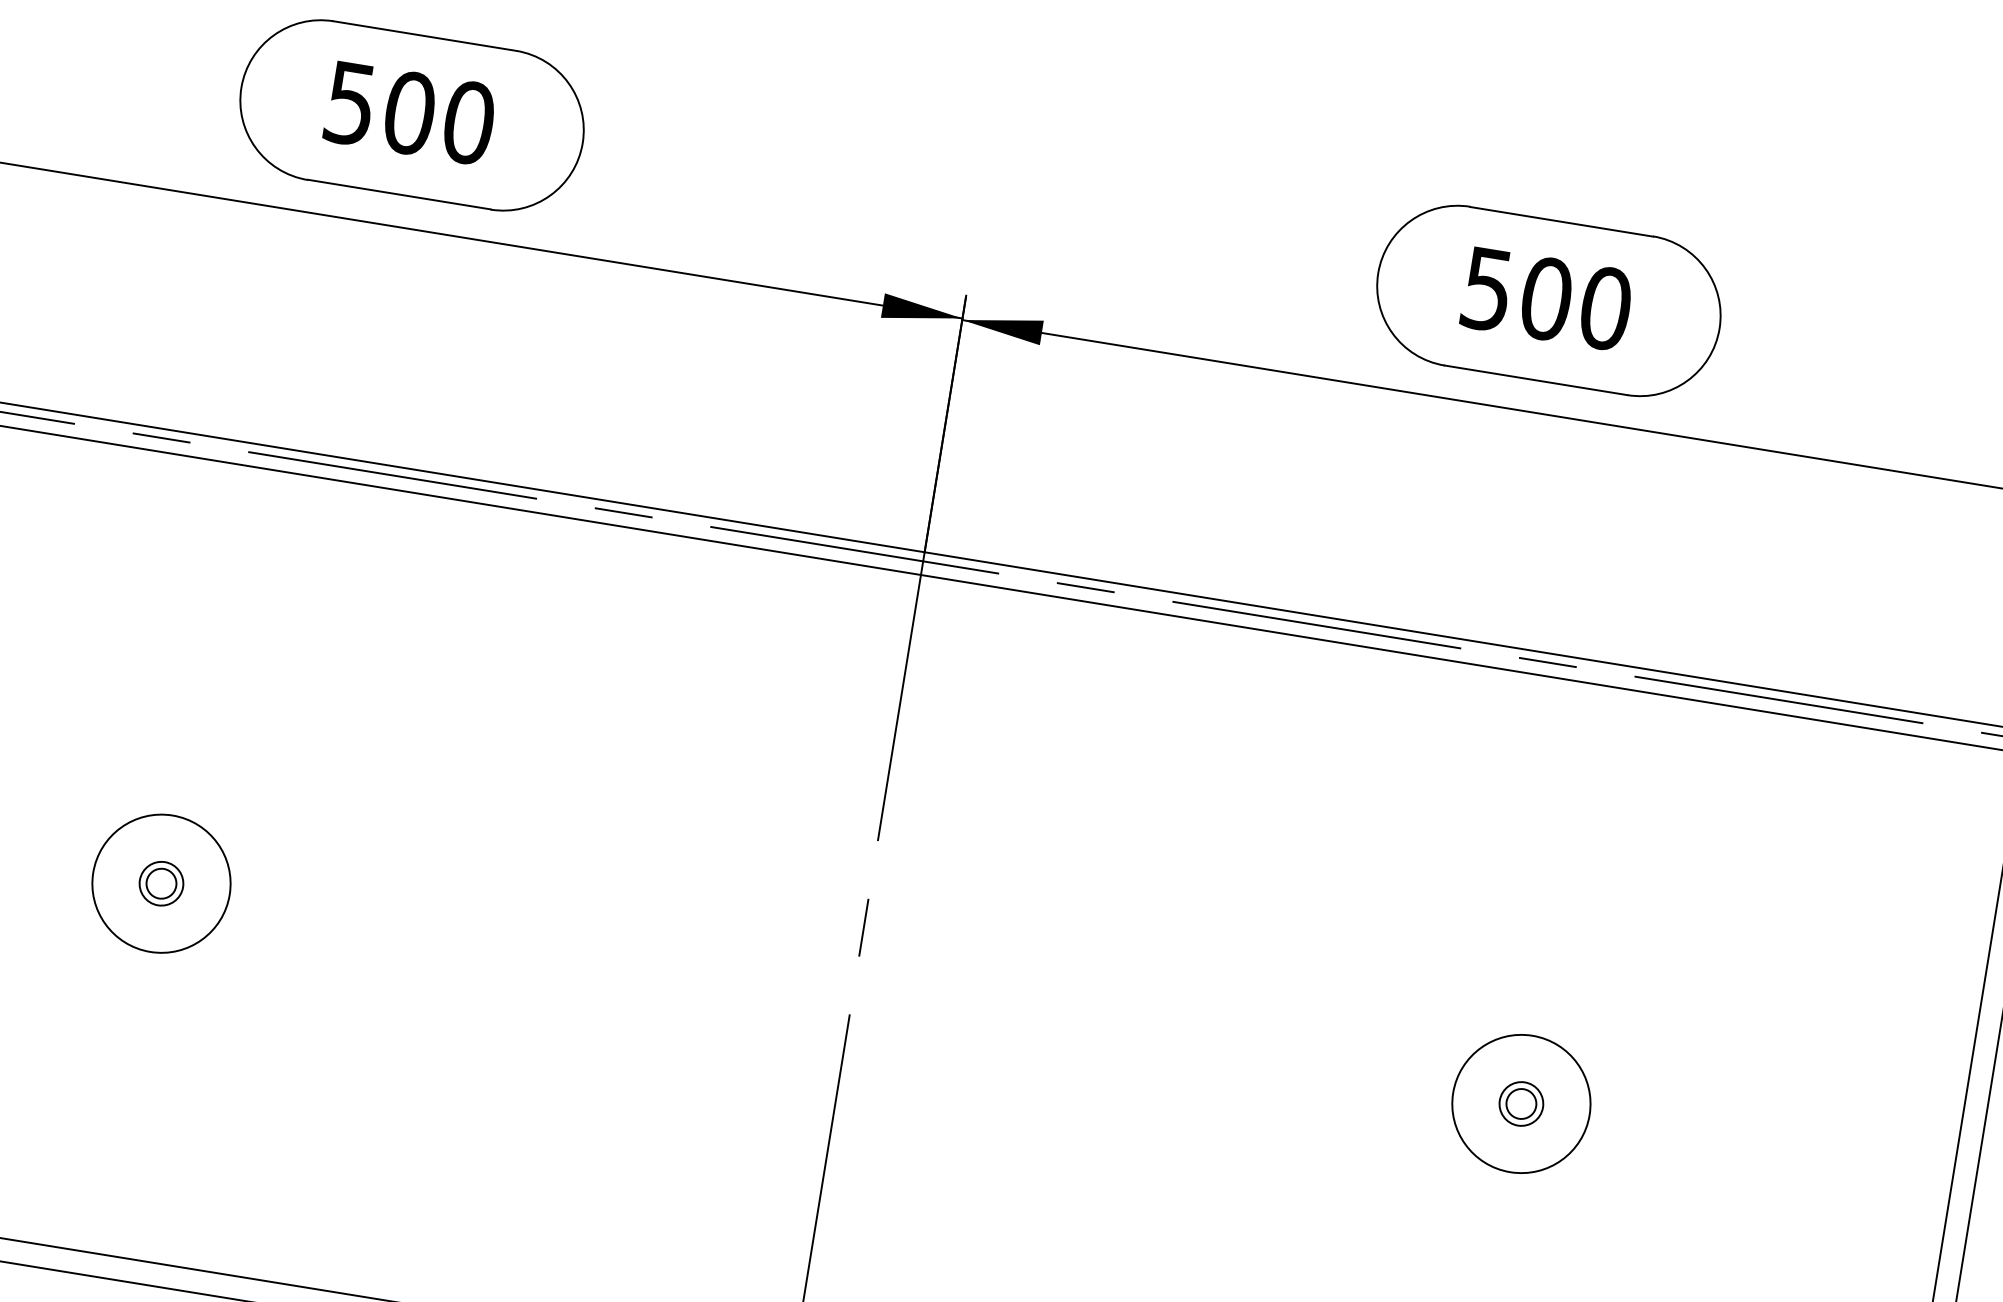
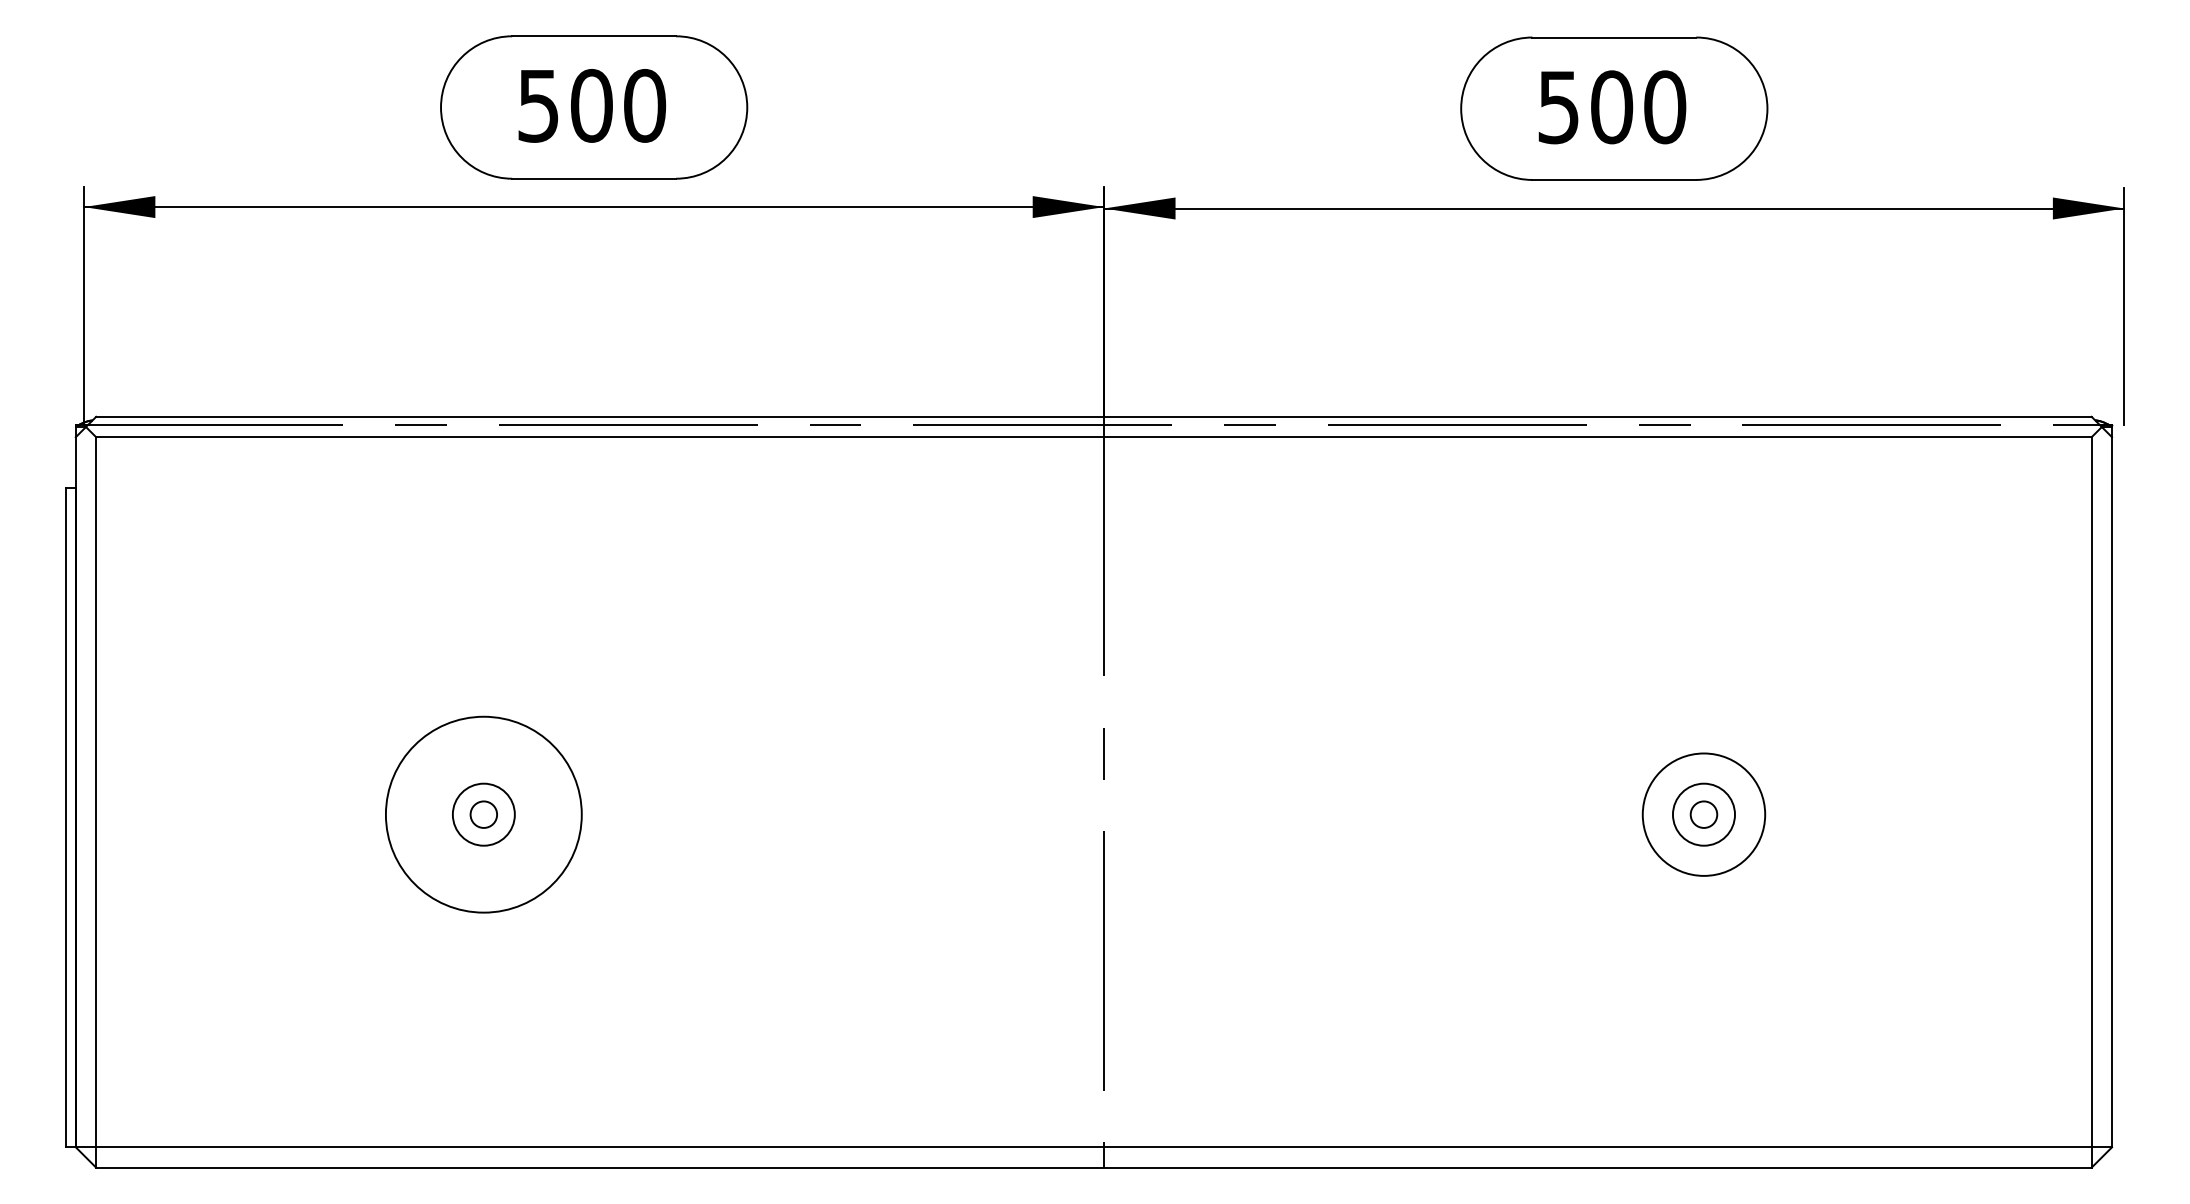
circle: (161, 883) -> (483, 814), size x1.6
circle: (161, 883) -> (483, 814), size x1.6
circle: (1520, 1103) -> (1703, 814), size x1.6

